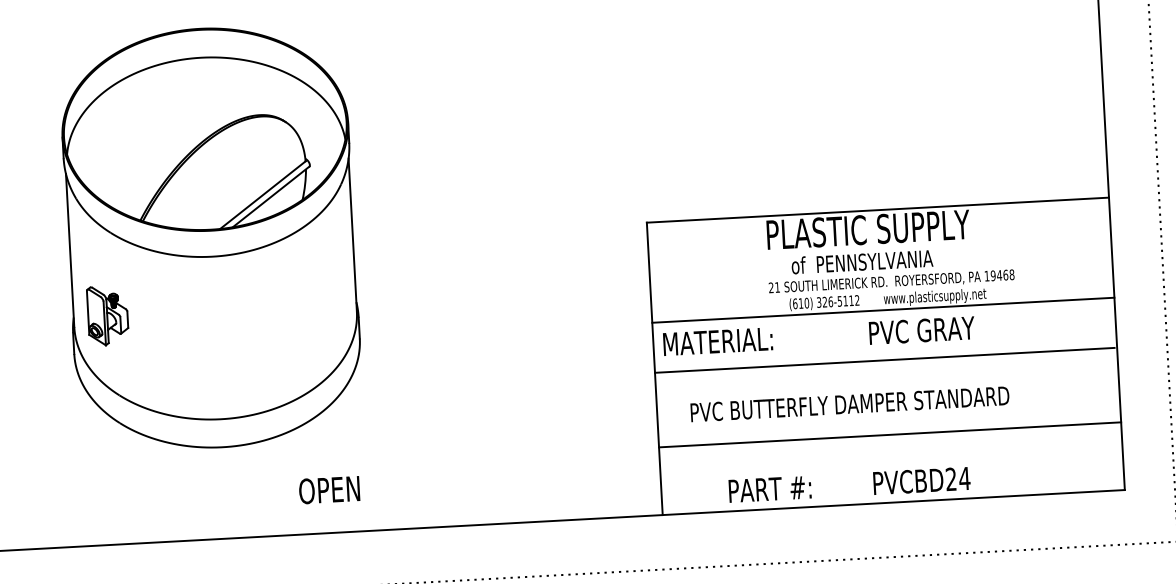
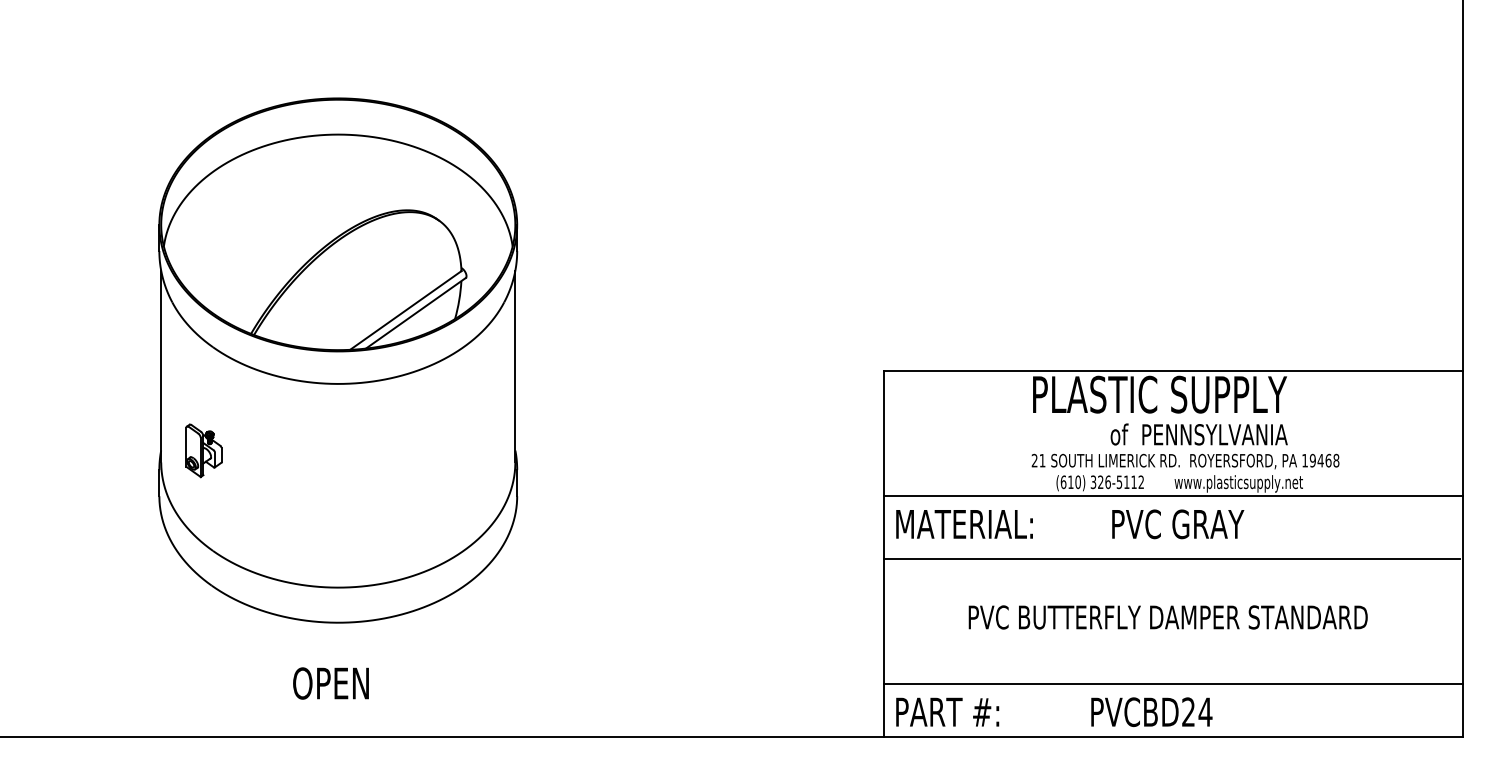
text: (861, 261) -> (1198, 434), moved
part: (107, 315) -> (203, 450), size x0.71
text: (922, 330) -> (1178, 524), moved
text: (849, 404) -> (1167, 617), moved
line: (889, 434) -> (1172, 684), moved
text: (921, 480) -> (1151, 711), moved
text: (769, 488) -> (947, 711), moved
text: (329, 490) -> (330, 683), moved

